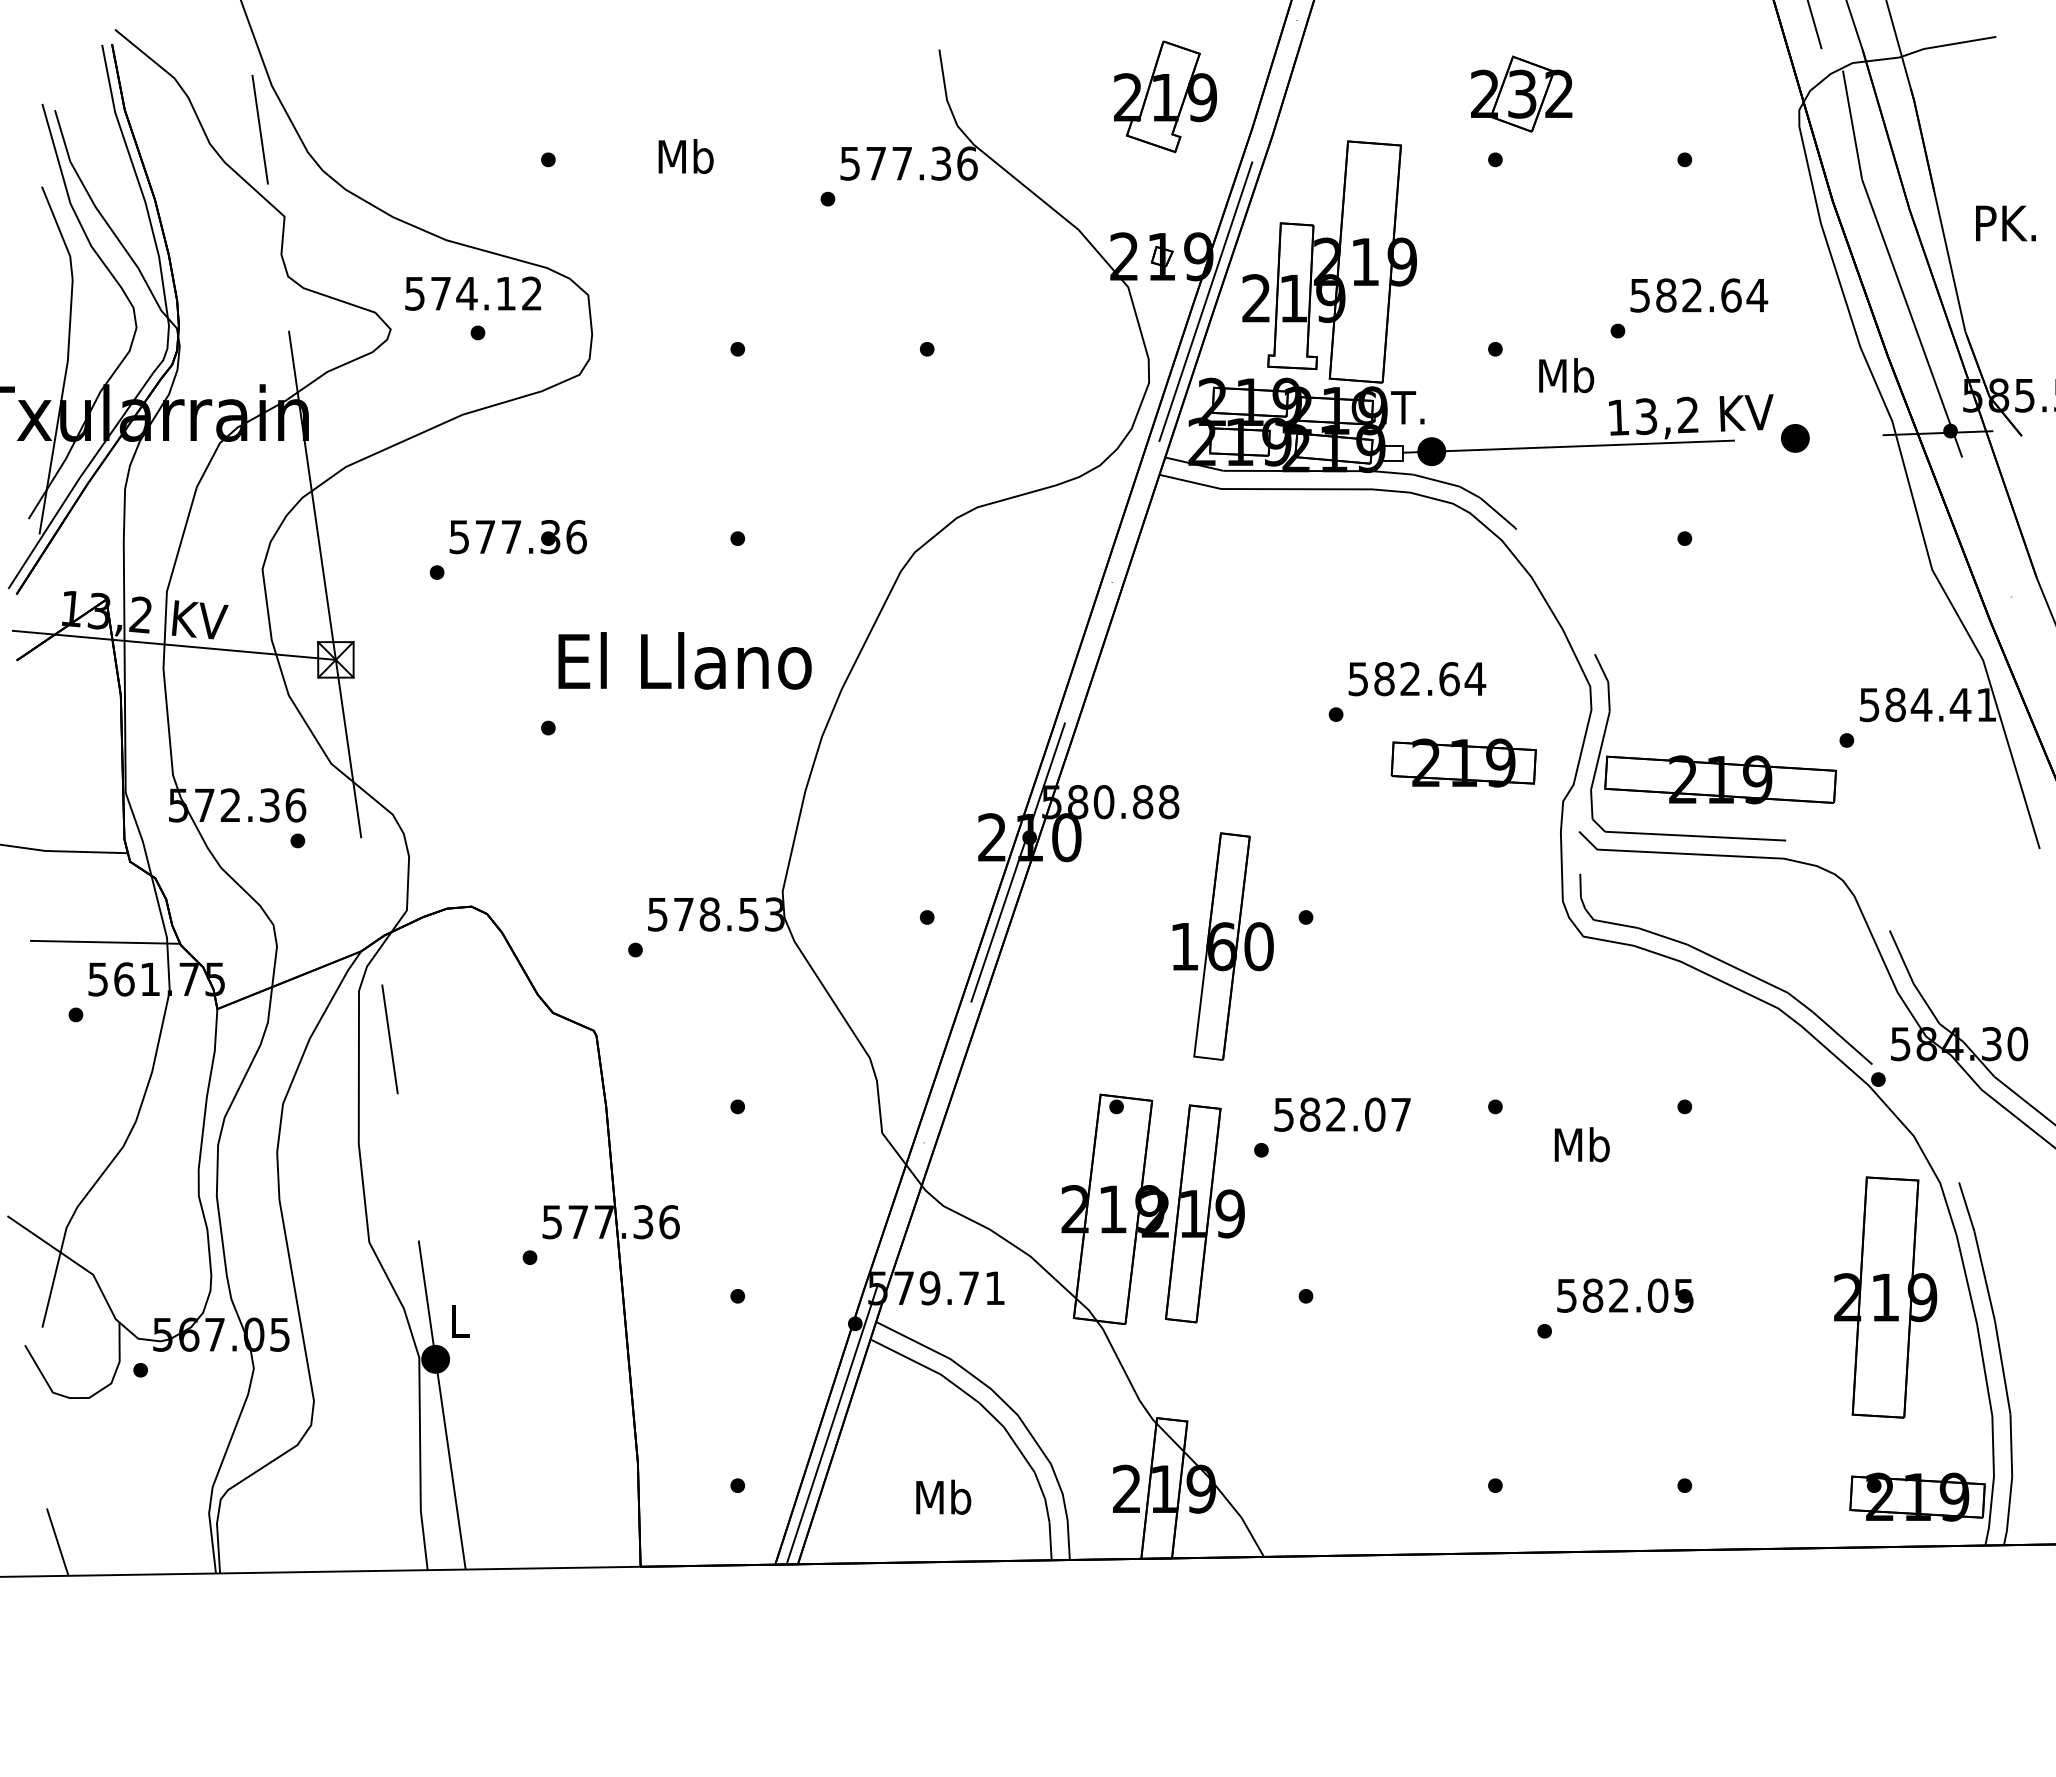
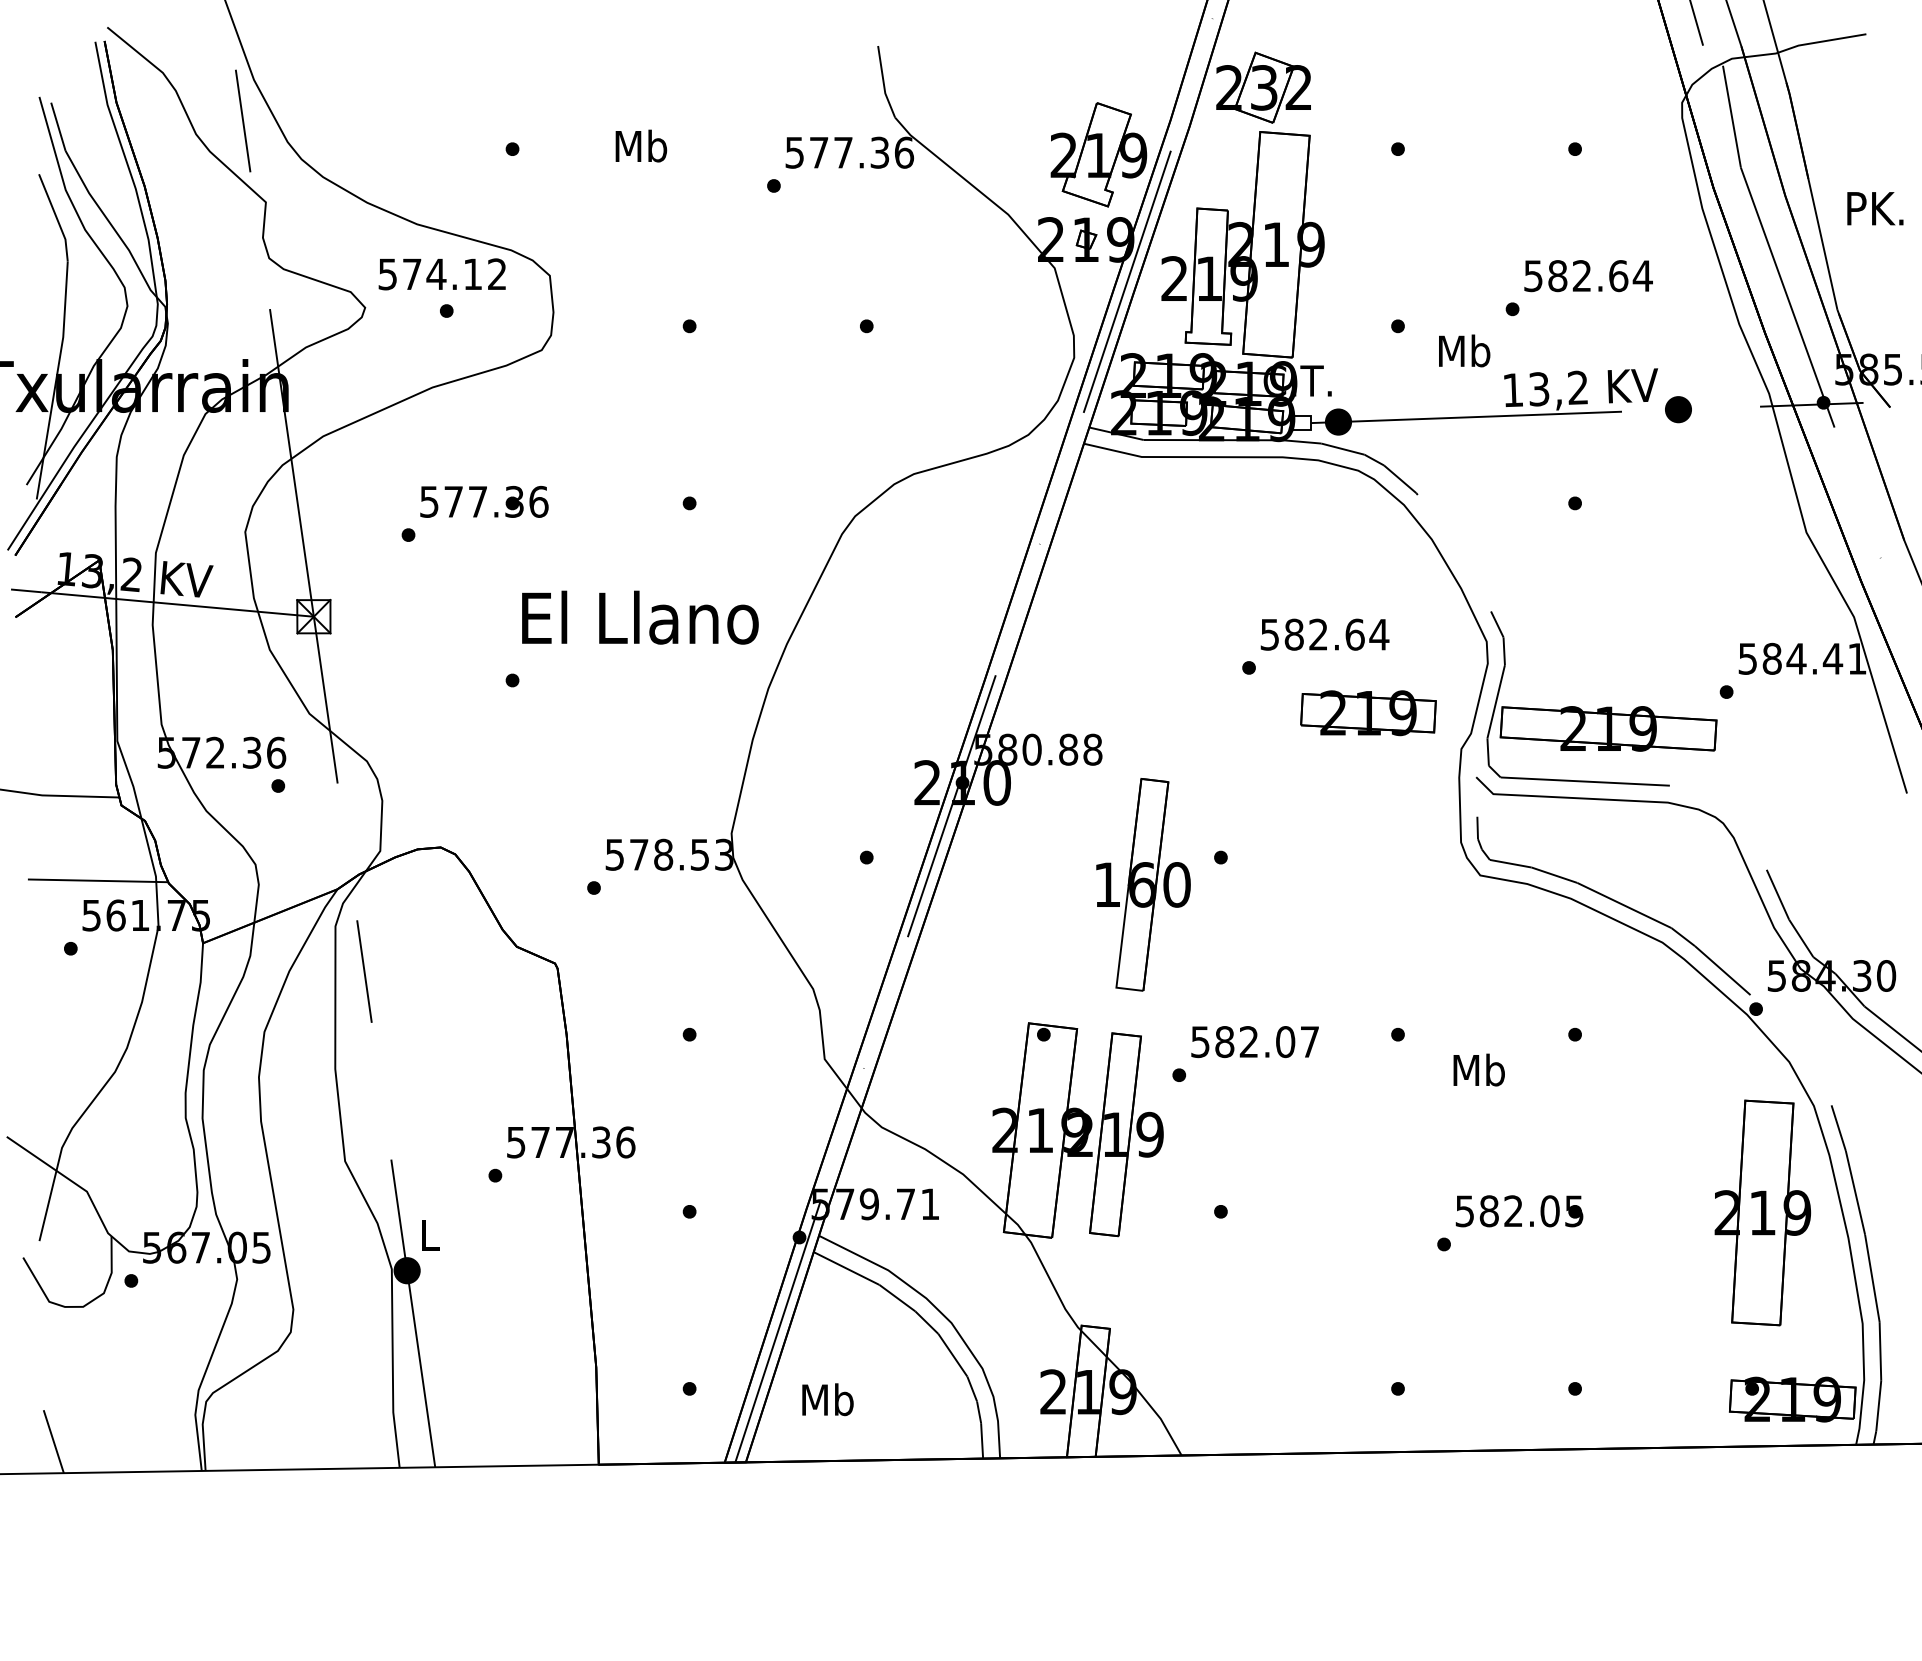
part: (1521, 93) -> (1263, 87), moved
part: (1165, 96) -> (1098, 154), moved
text: (943, 1496) -> (827, 1398), moved

